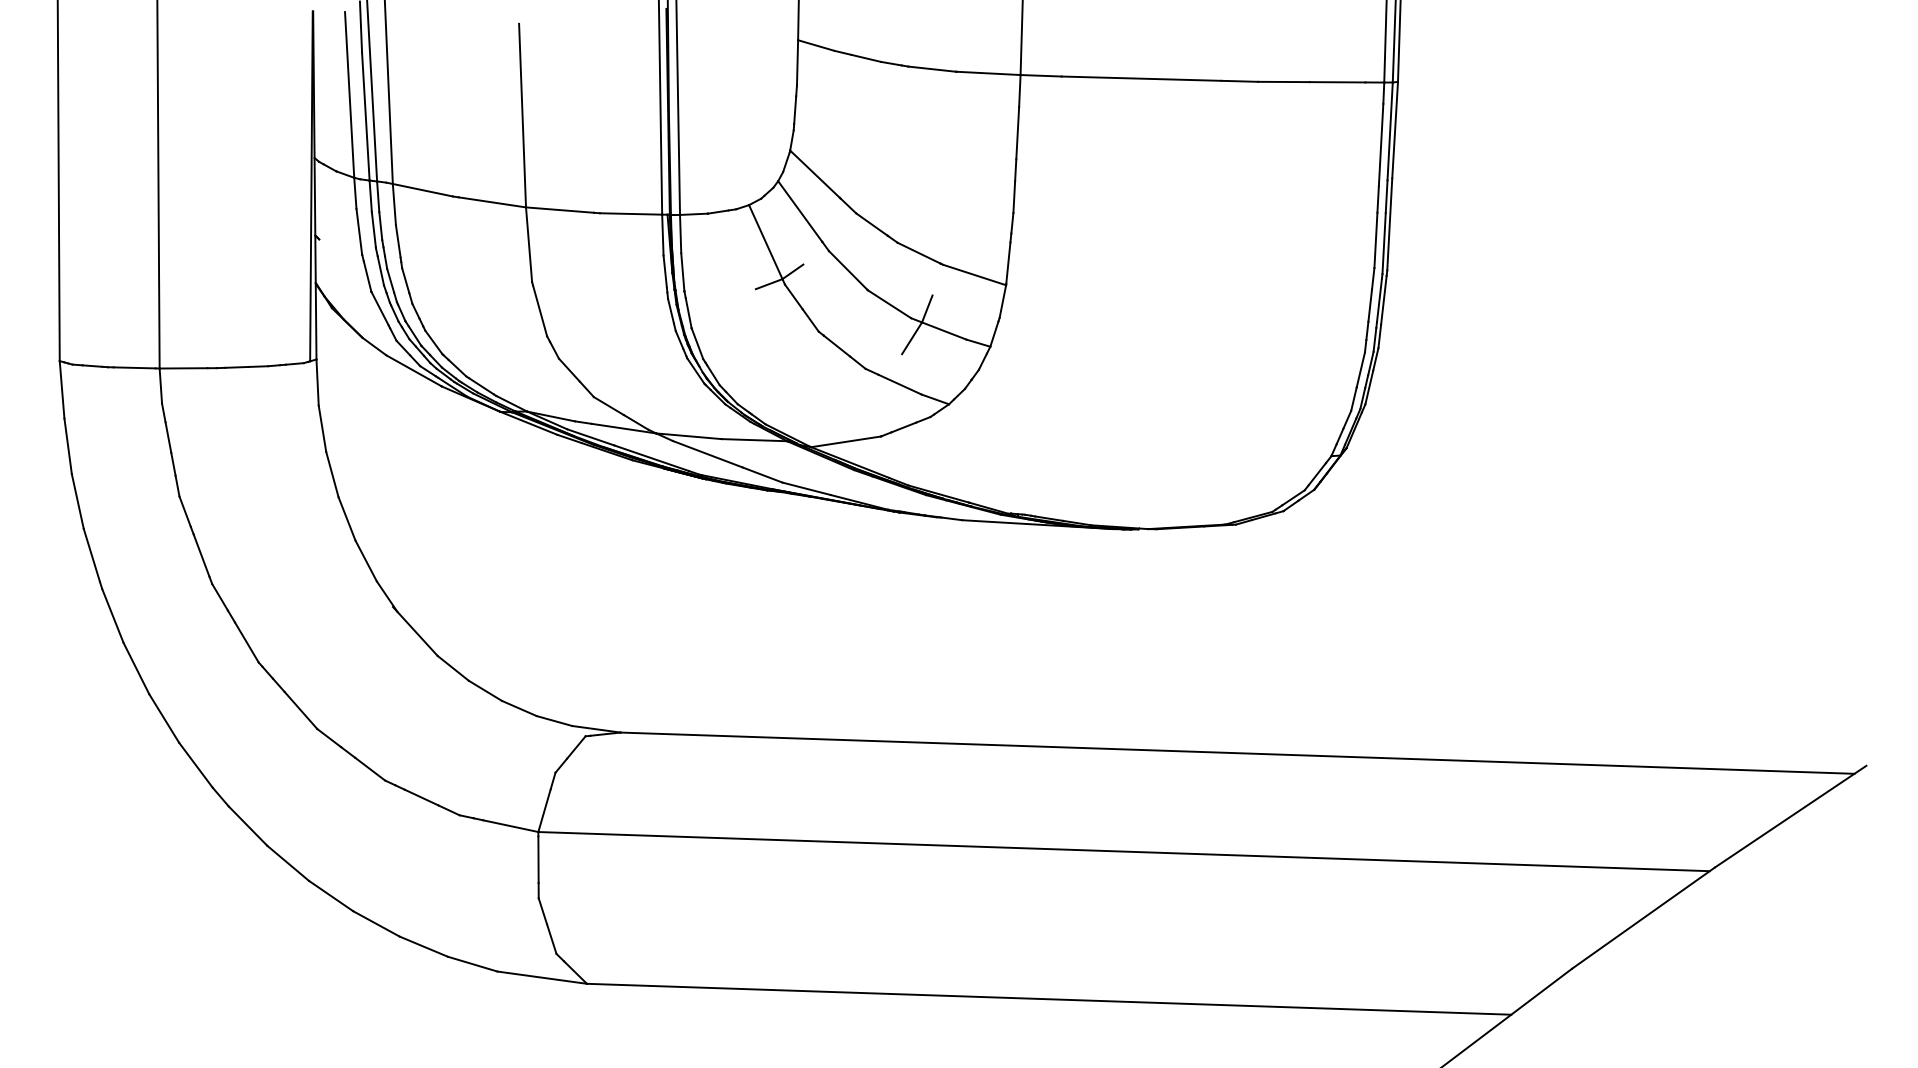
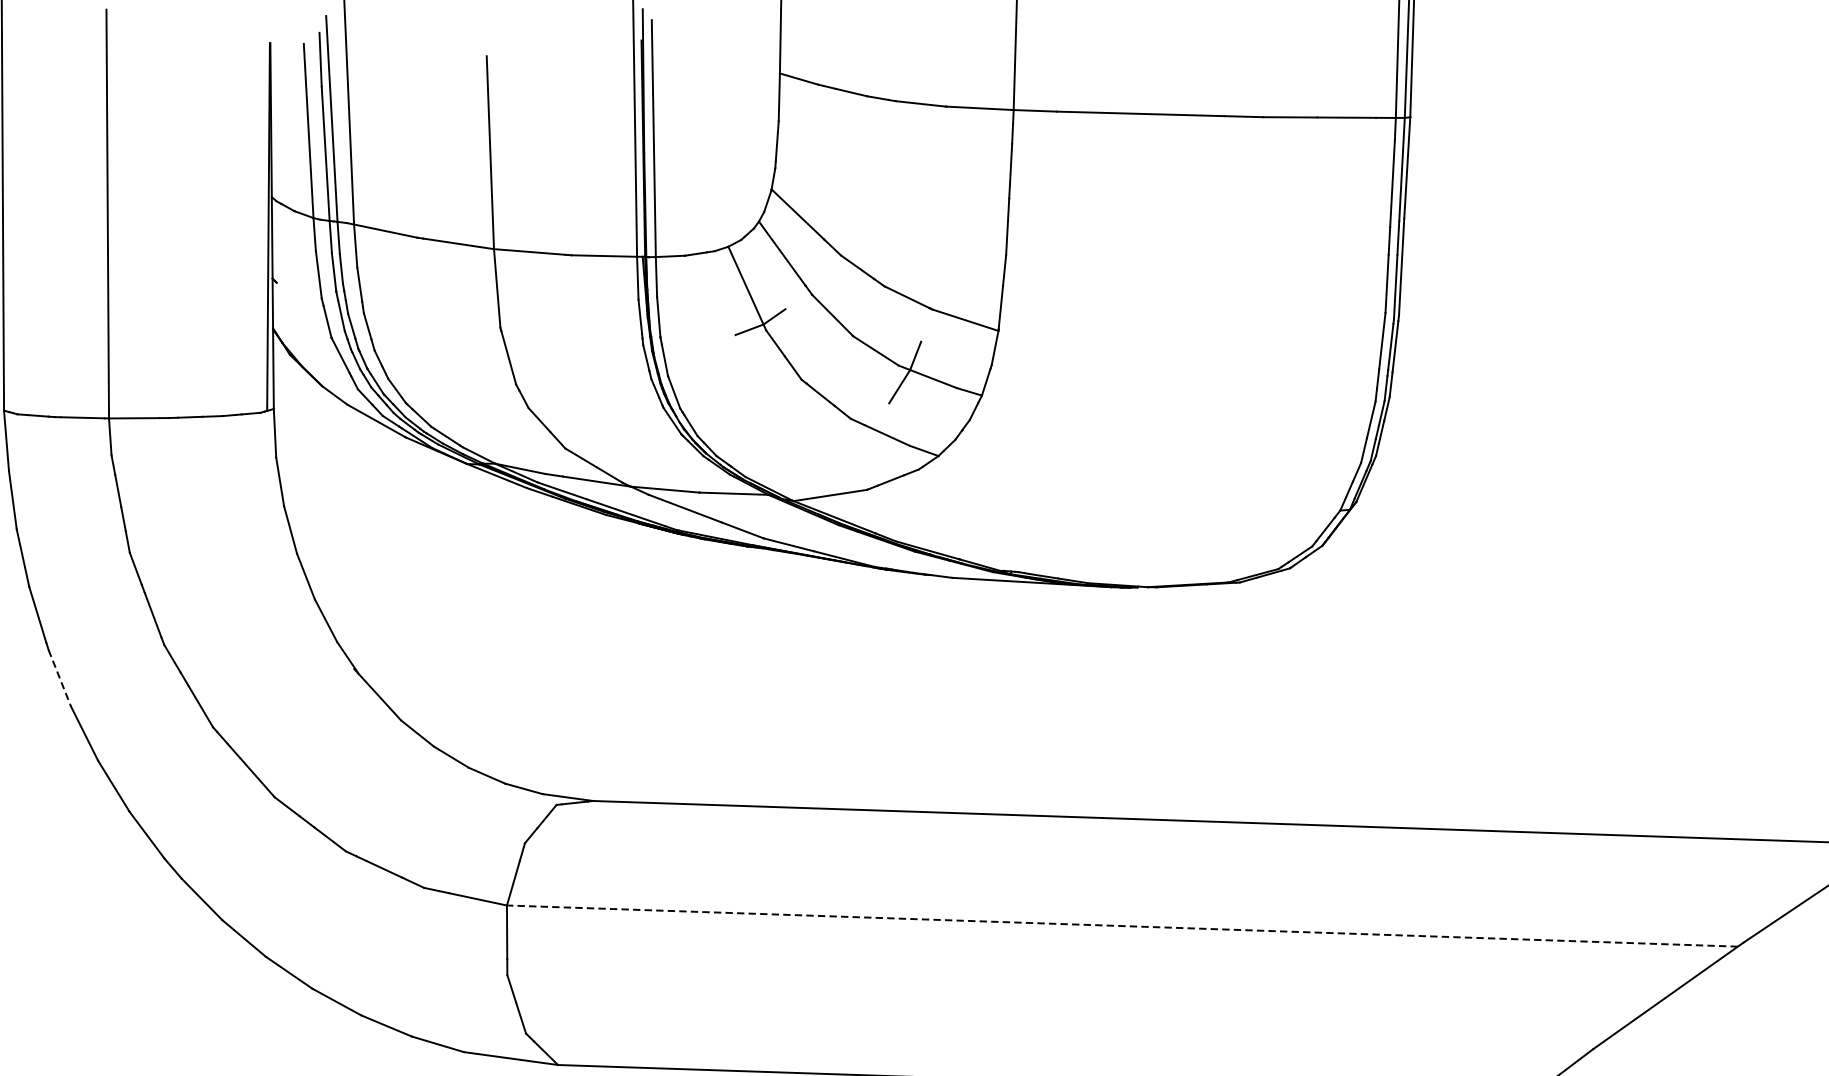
line: (112, 615) -> (59, 677), solid -> dashed
line: (1123, 851) -> (1121, 925), solid -> dashed

